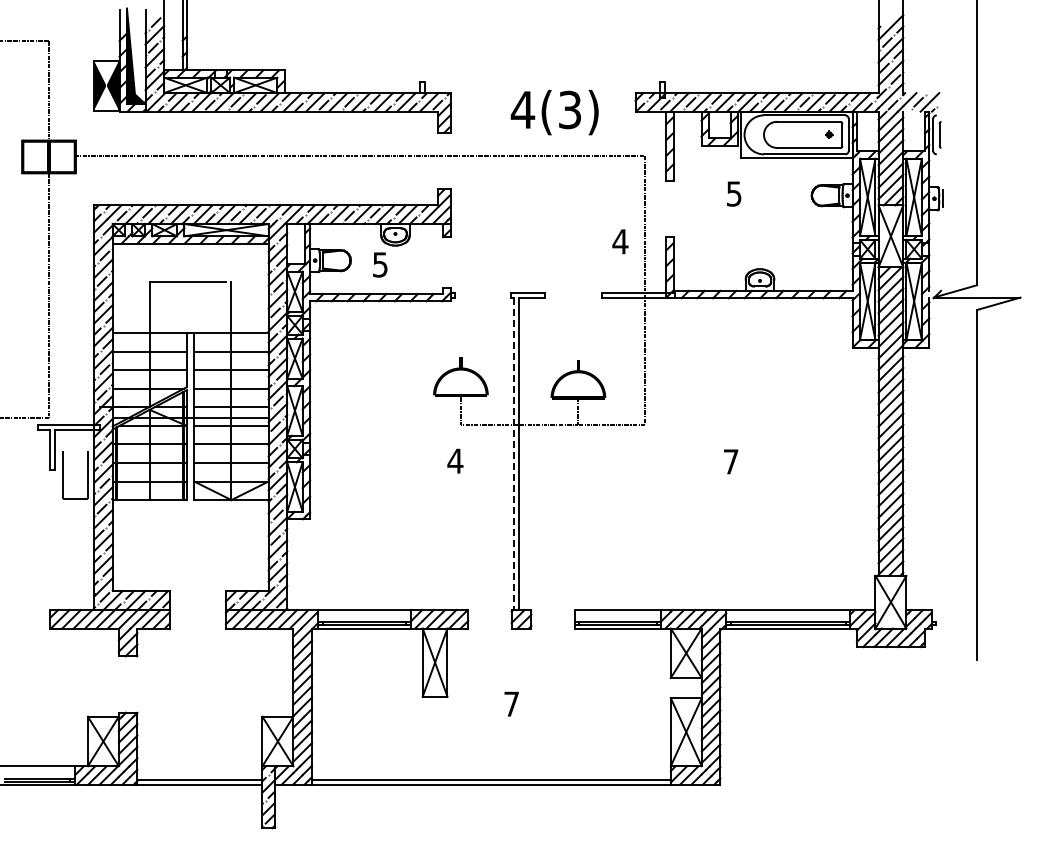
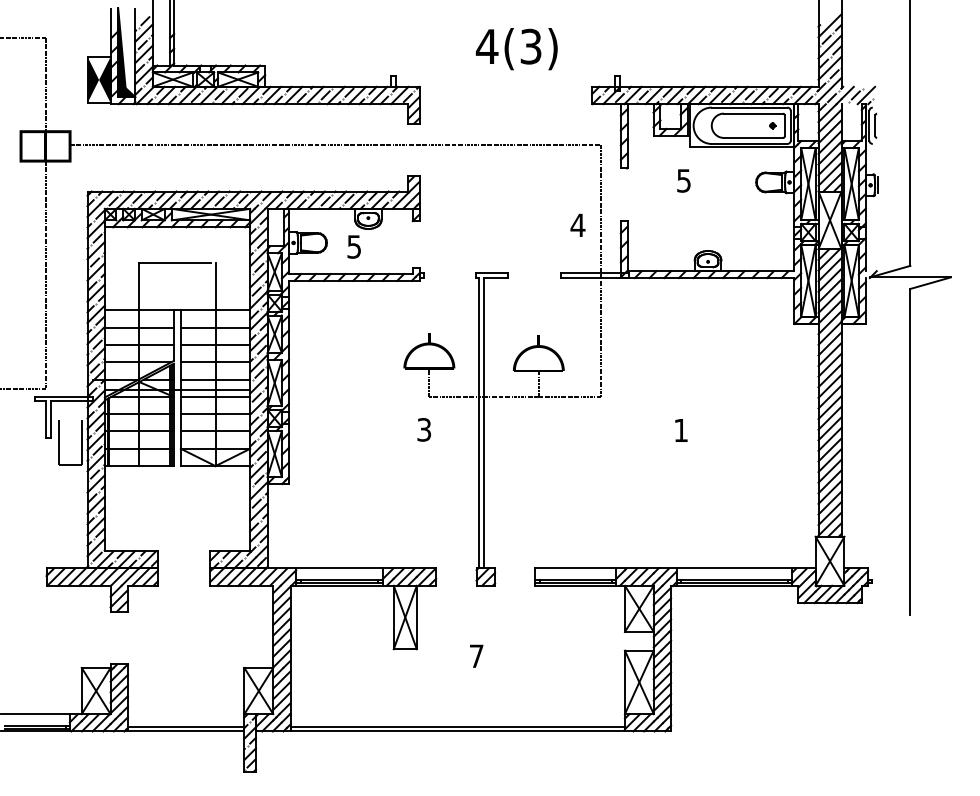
text: (554, 112) -> (516, 49), moved
line: (514, 454) -> (479, 423), dashed -> solid
text: (455, 460) -> (424, 429), 4 -> 3
text: (731, 461) -> (681, 430), 7 -> 1

